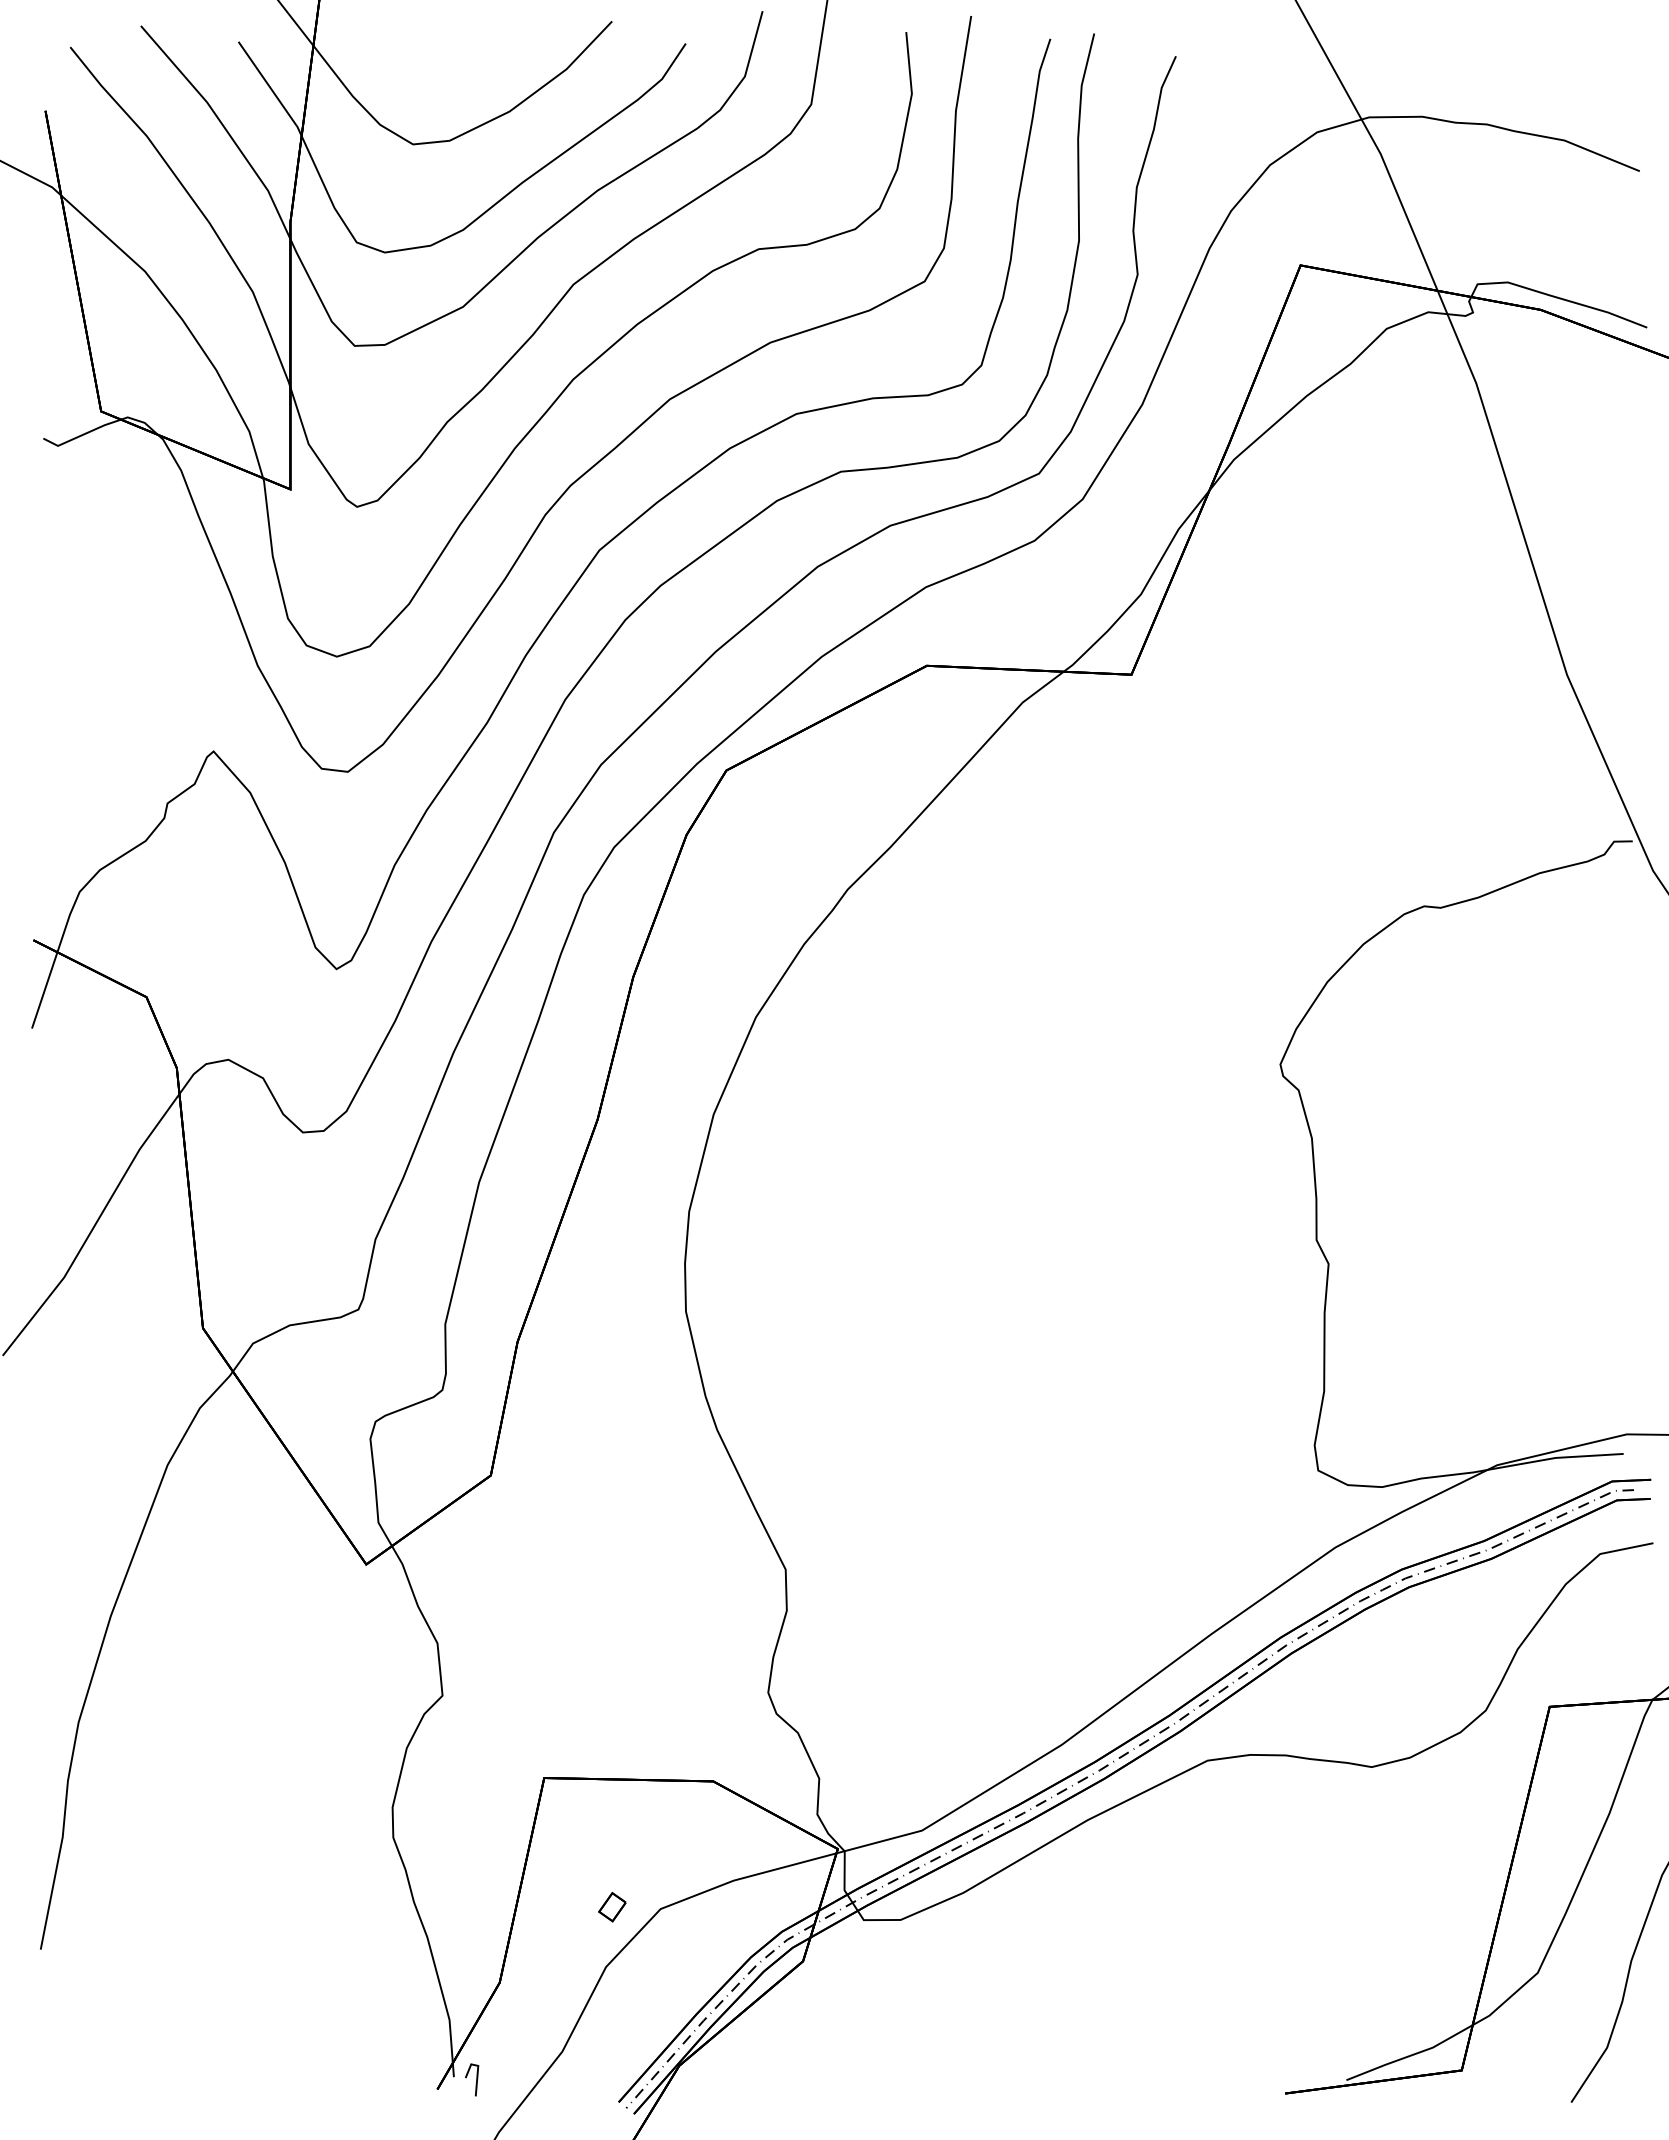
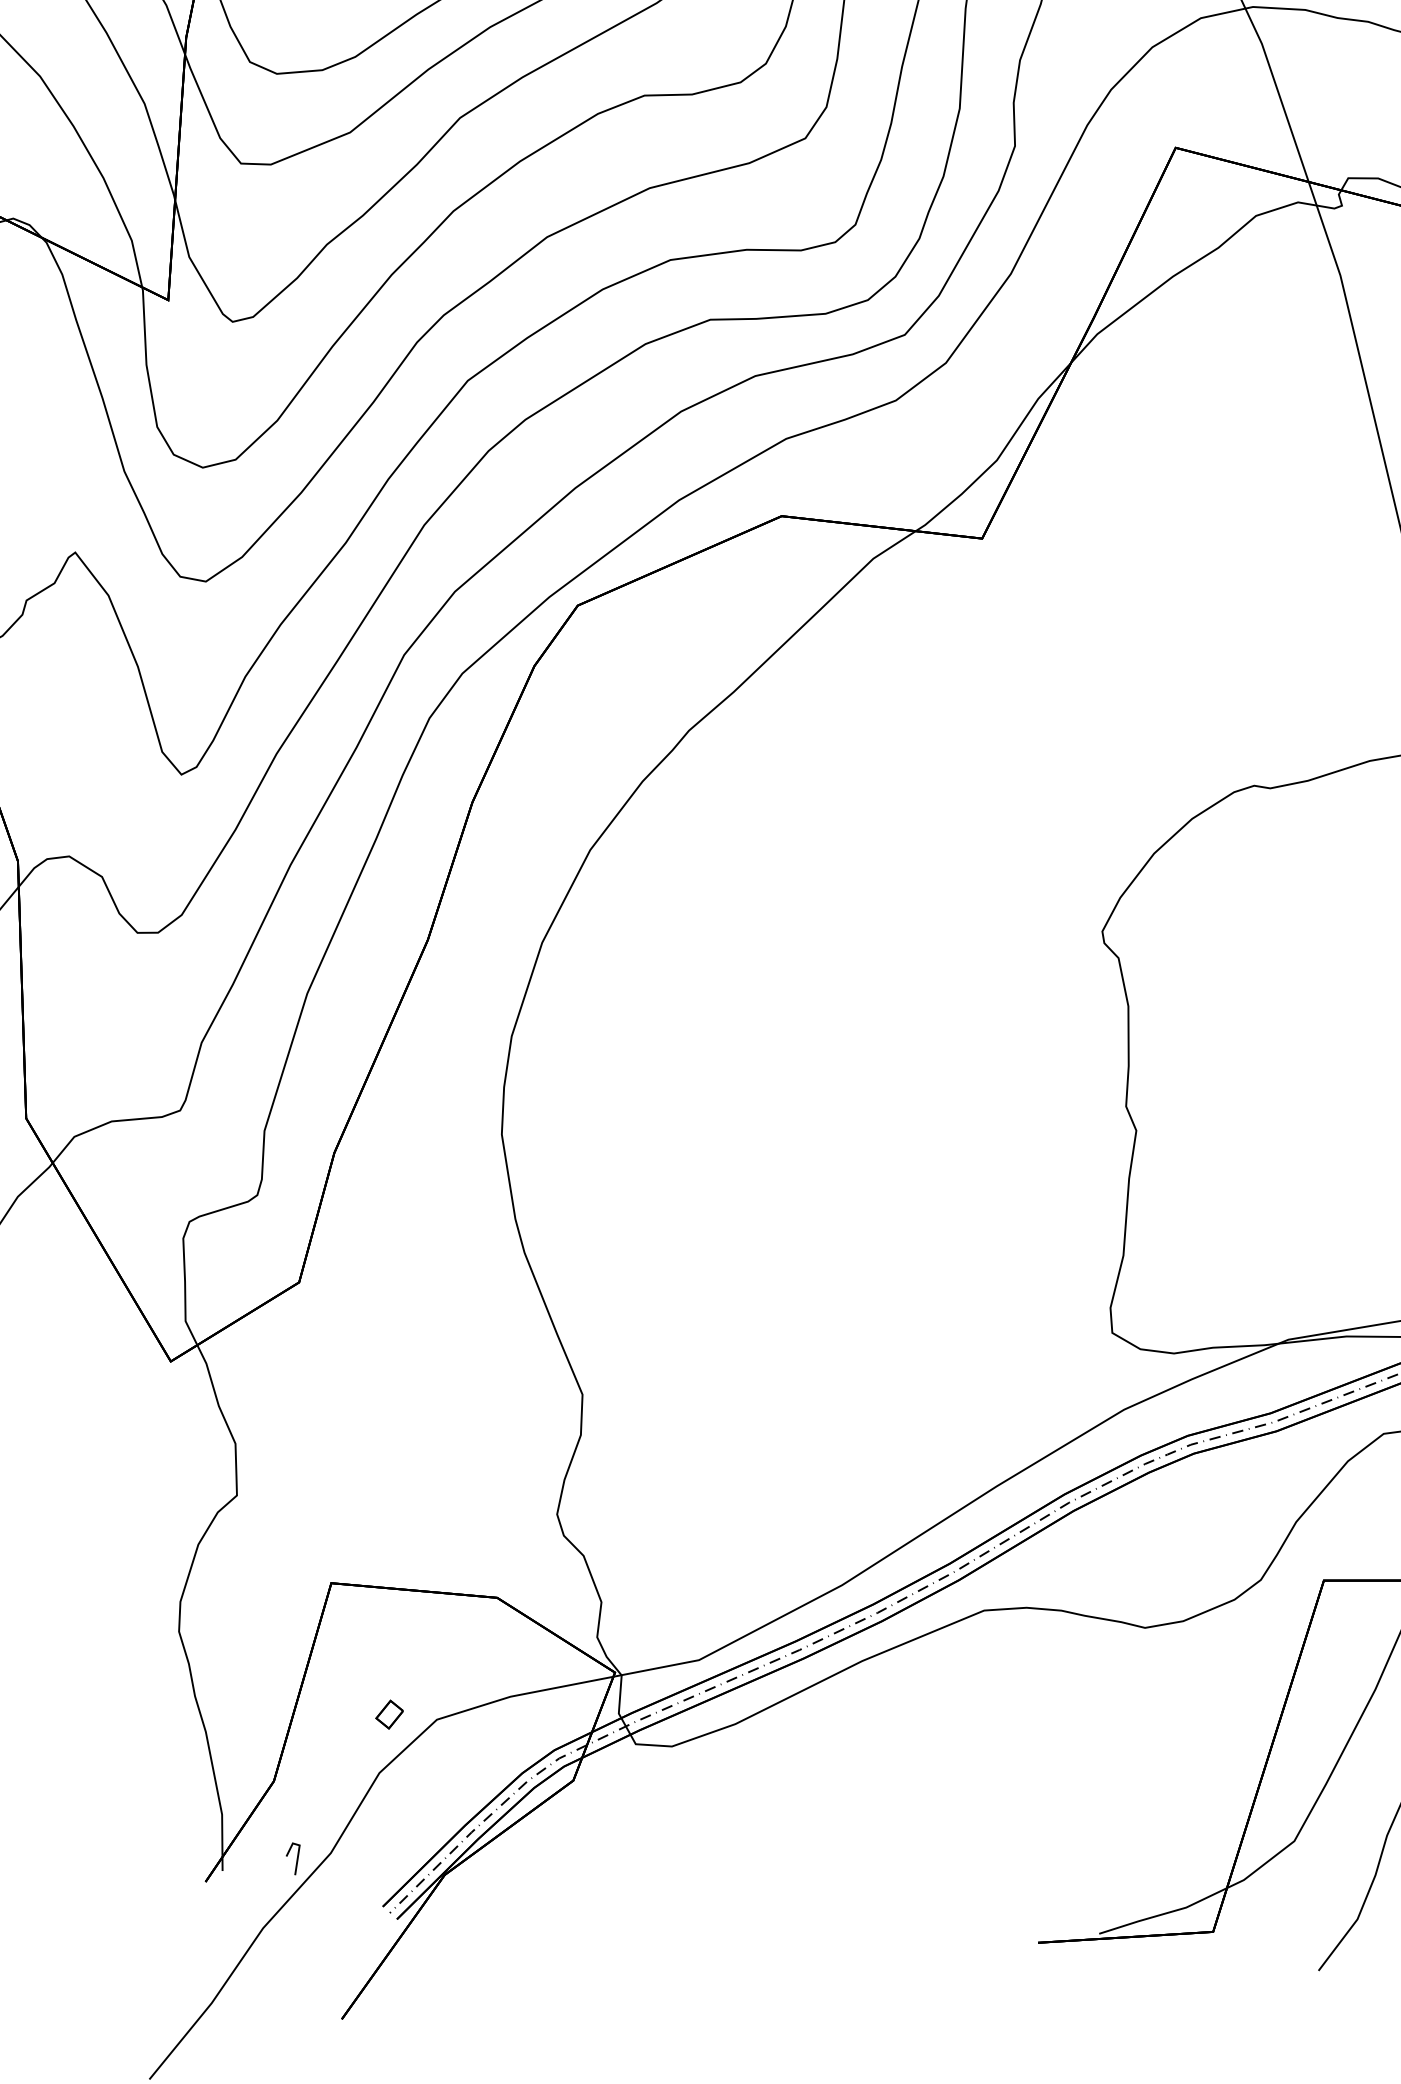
line: (476, 2079) -> (297, 1858), moved

